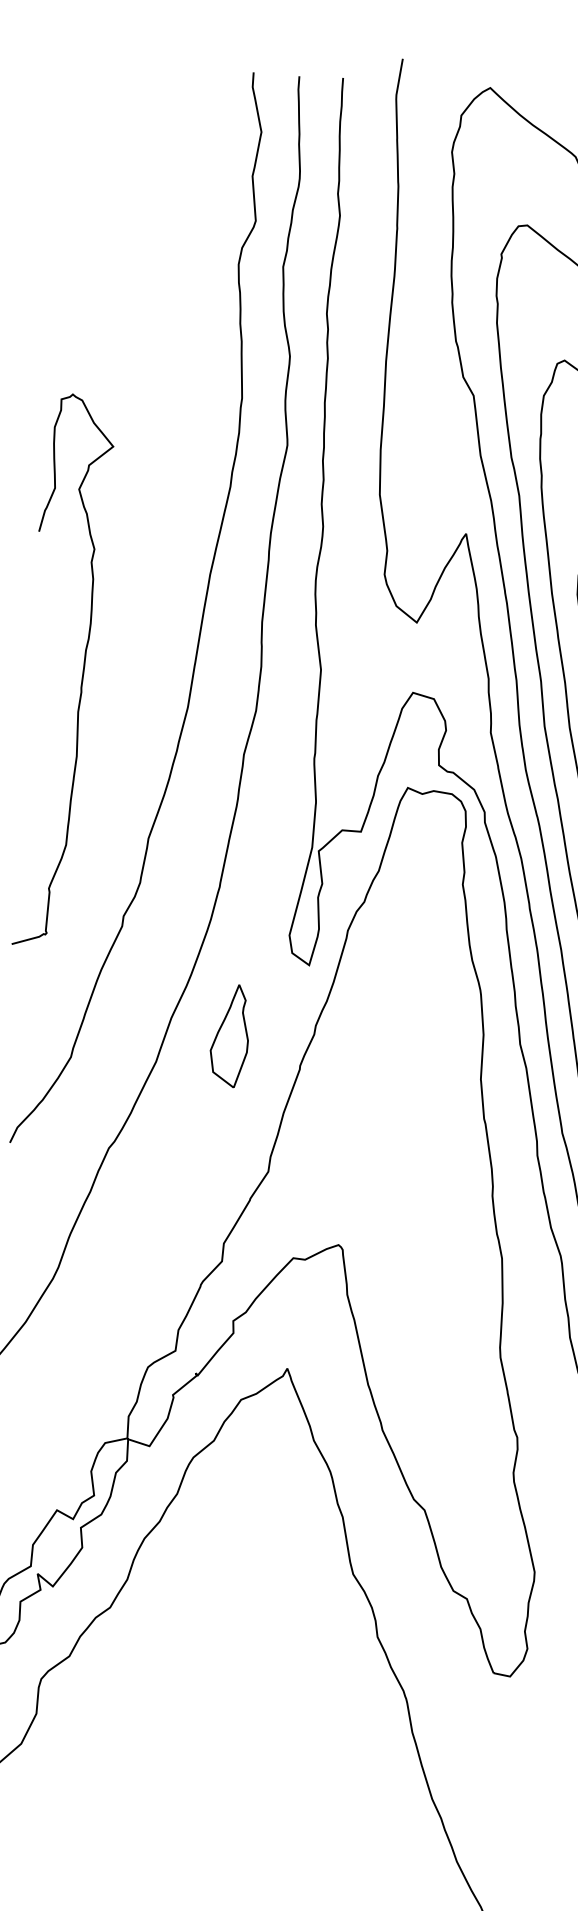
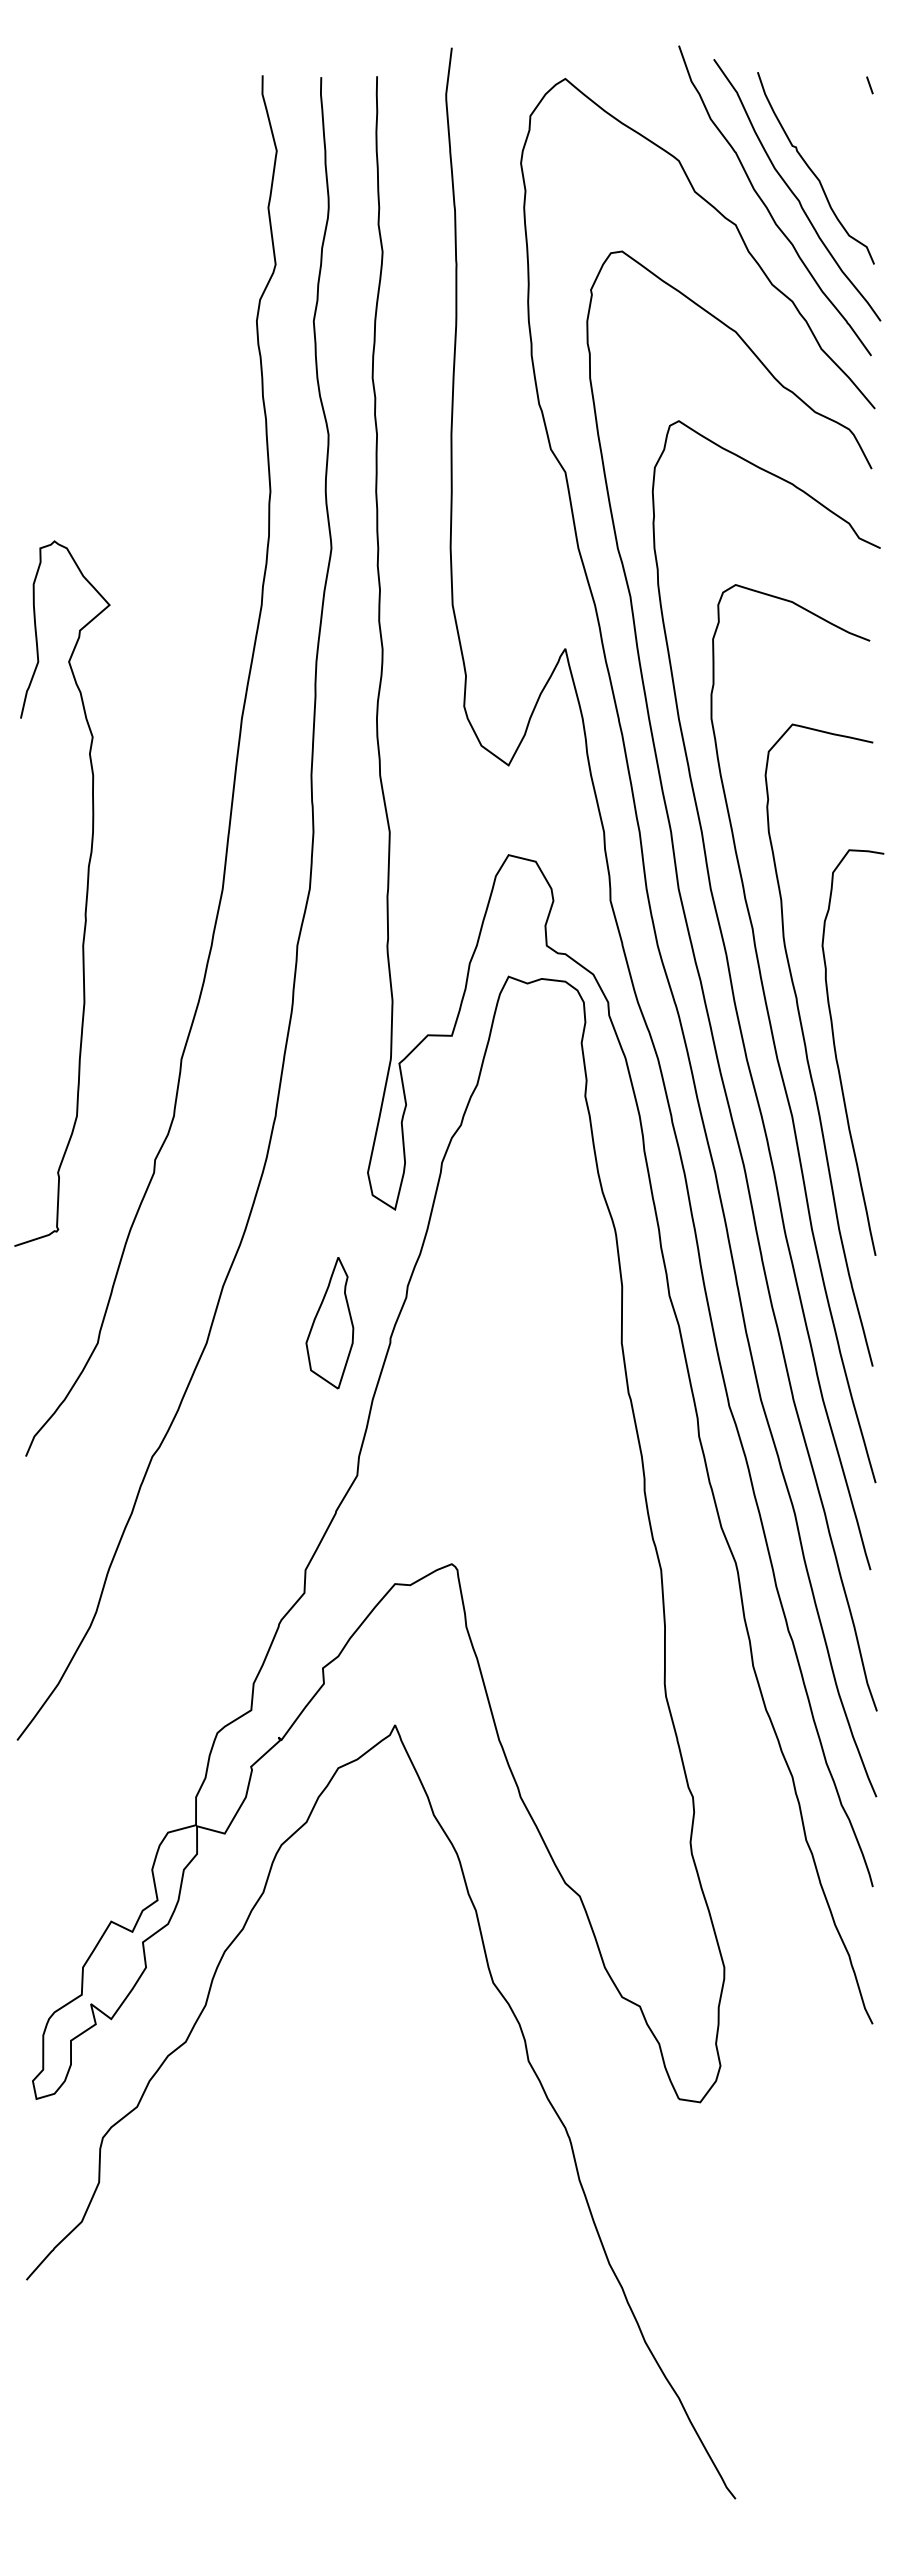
curve: (81, 675) -> (85, 899), moved
part: (229, 1036) -> (329, 1323), moved

